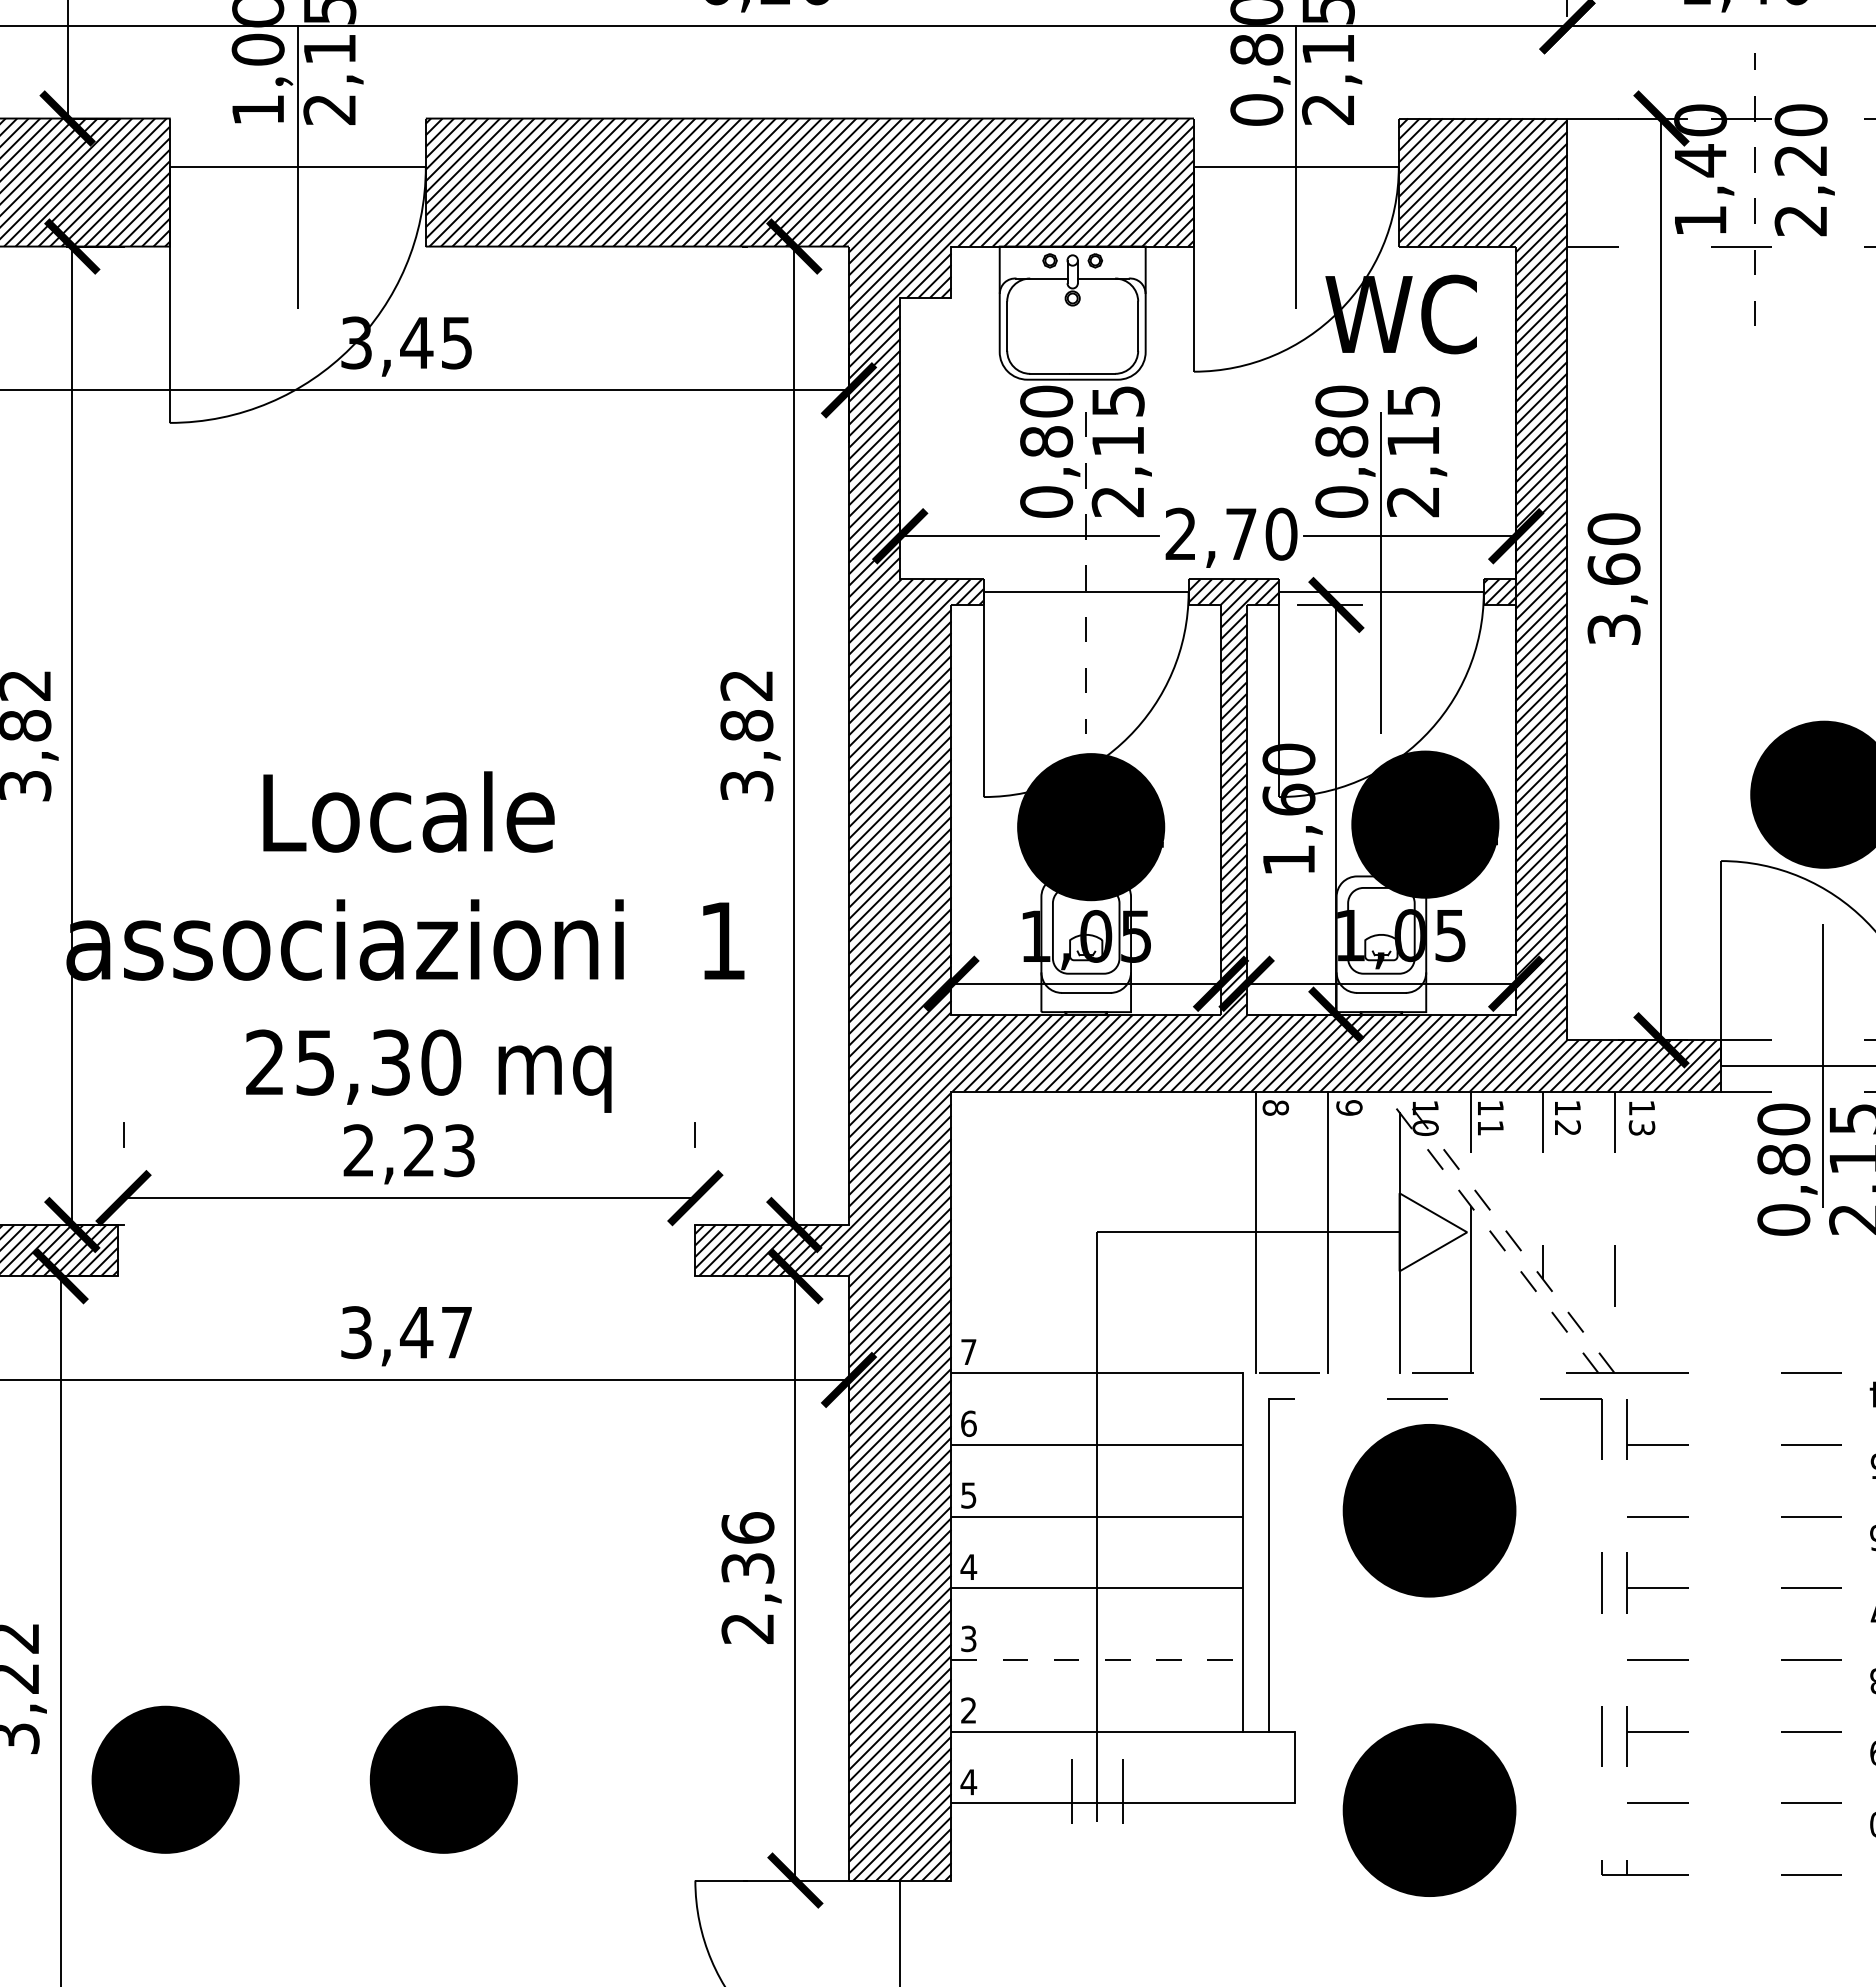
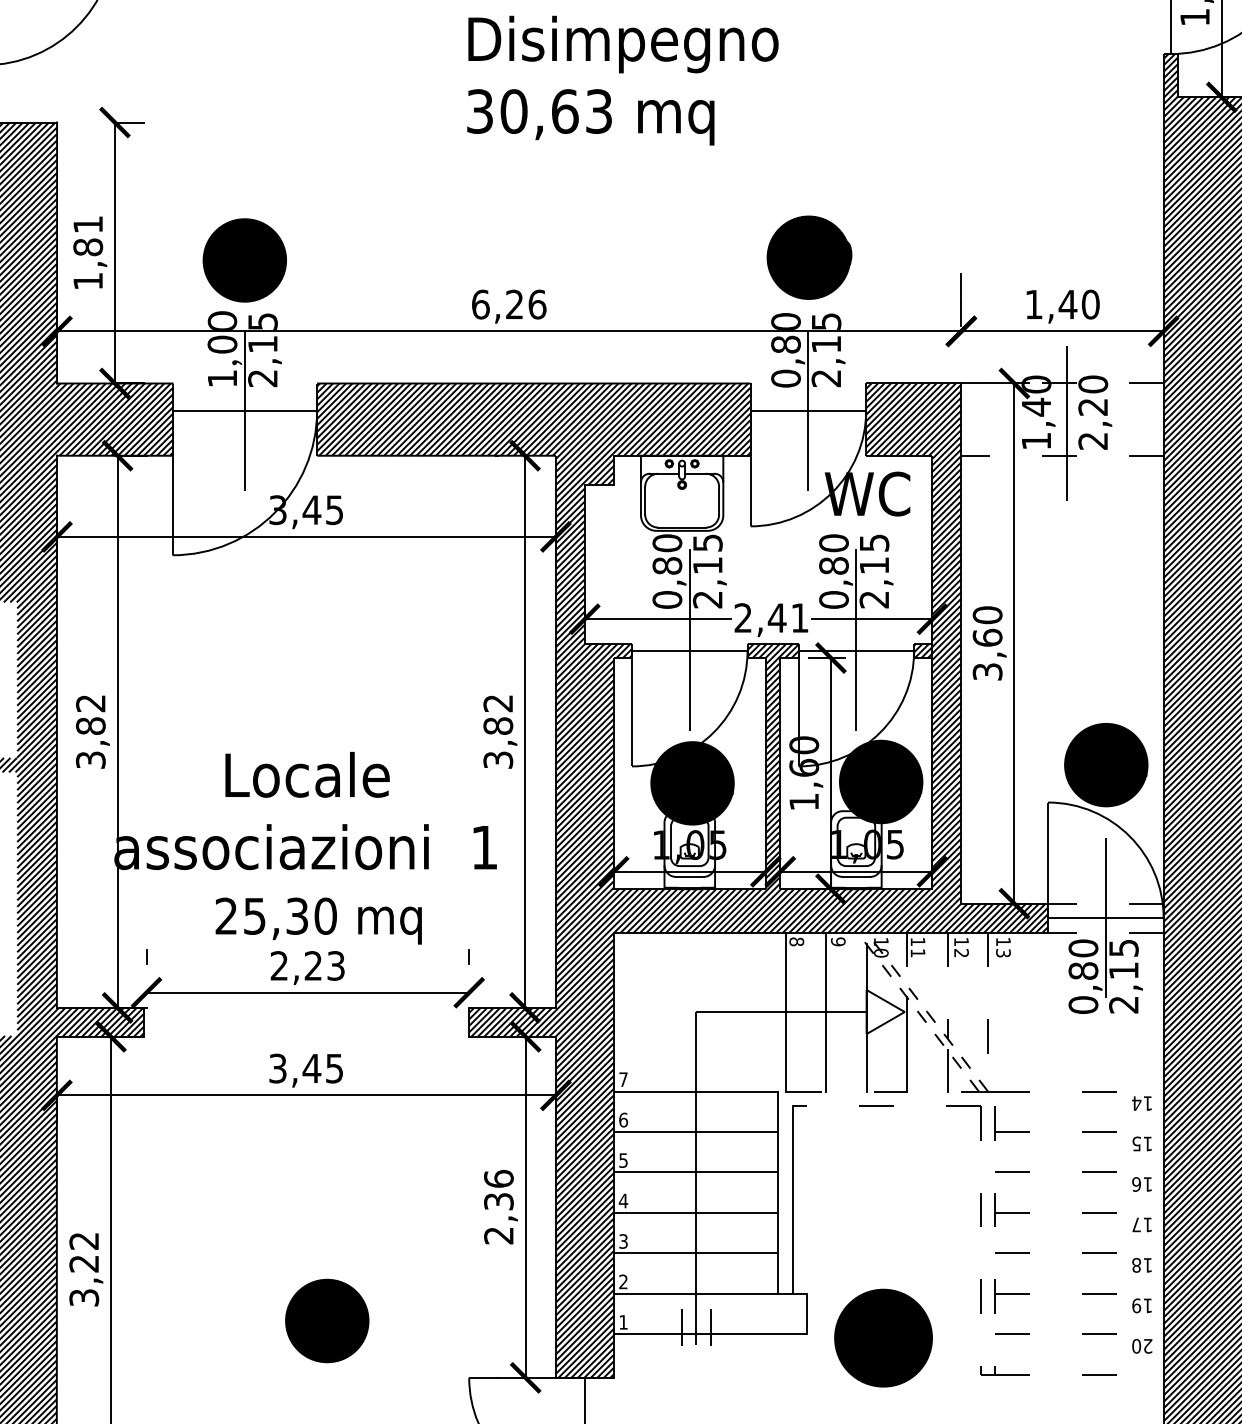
line: (1755, 189) -> (1067, 423), dashed -> solid
text: (1259, 533) -> (787, 617), 2,70 -> 2,41
line: (1085, 572) -> (689, 639), dashed -> solid
text: (456, 1332) -> (334, 1068), 3,47 -> 3,45
line: (1542, 1335) -> (947, 1070), added
part: (1429, 1509) -> (883, 1168), removed
line: (1098, 1660) -> (696, 1253), dashed -> solid
part: (166, 1778) -> (170, 1320), removed
text: (968, 1782) -> (623, 1322), 4 -> 1

